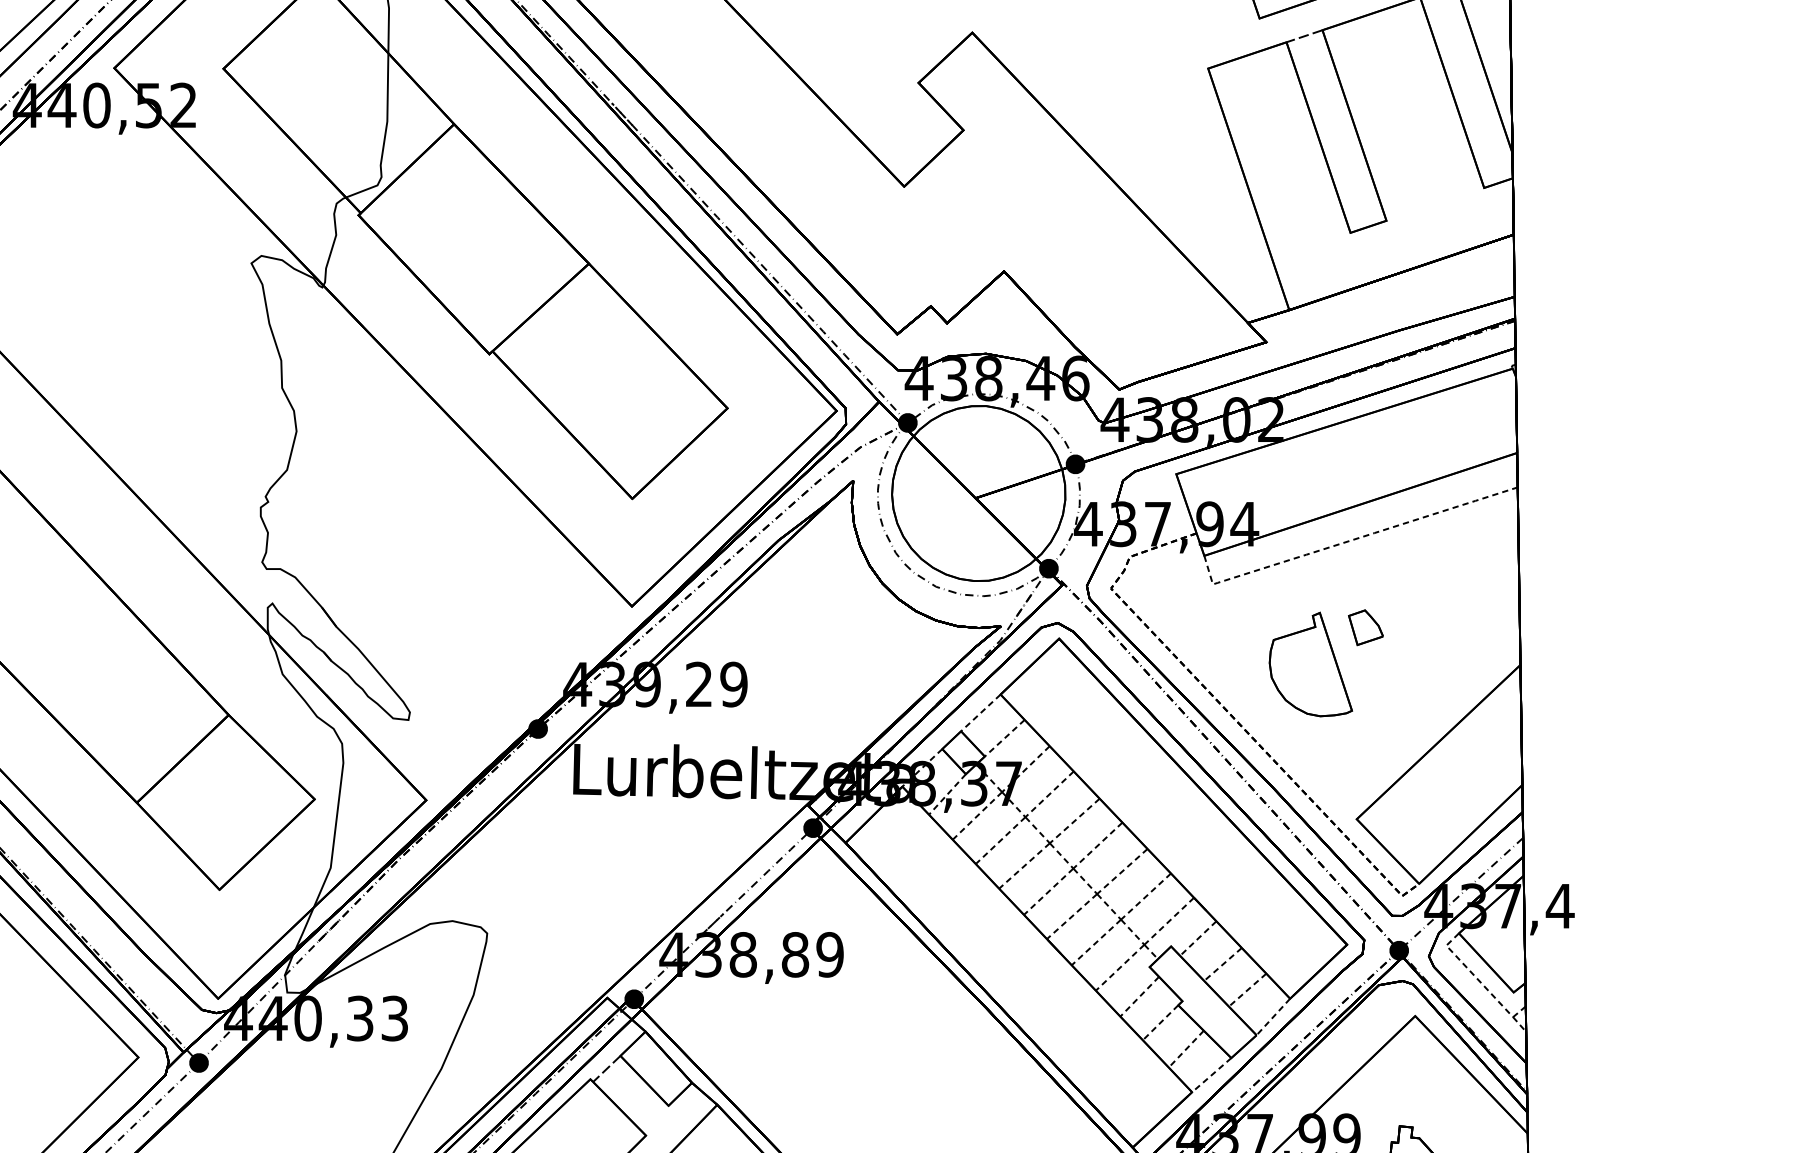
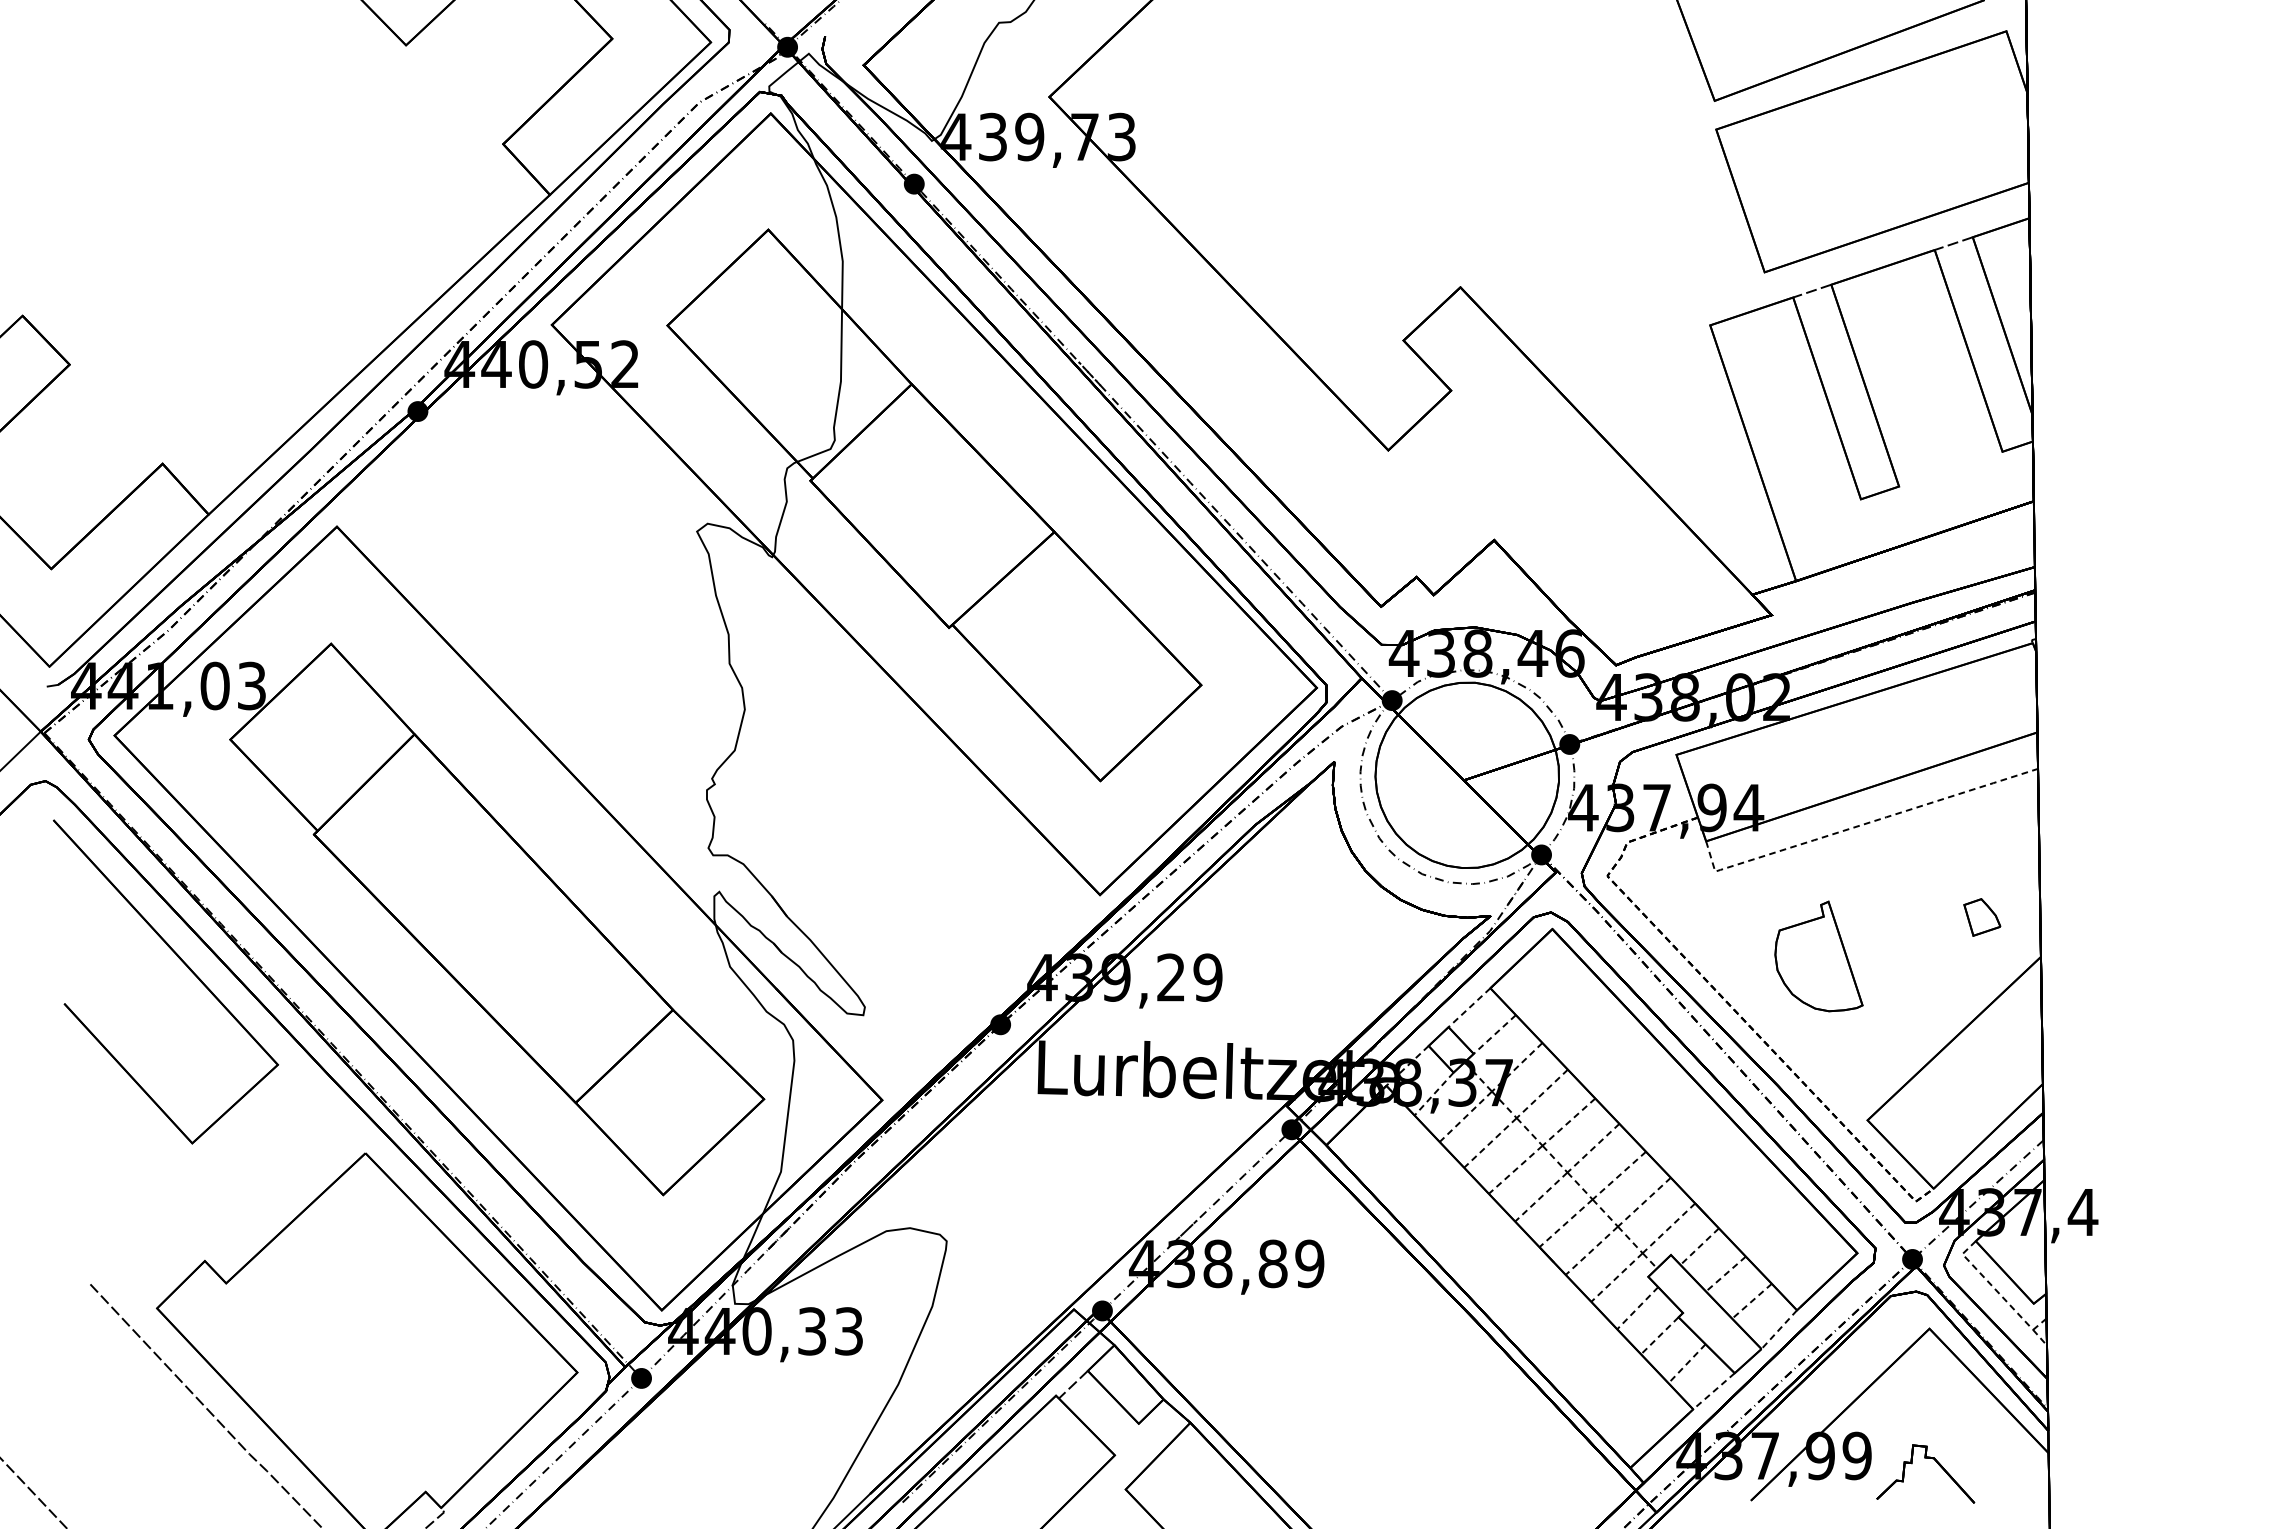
part: (1366, 627) -> (1982, 917), moved

